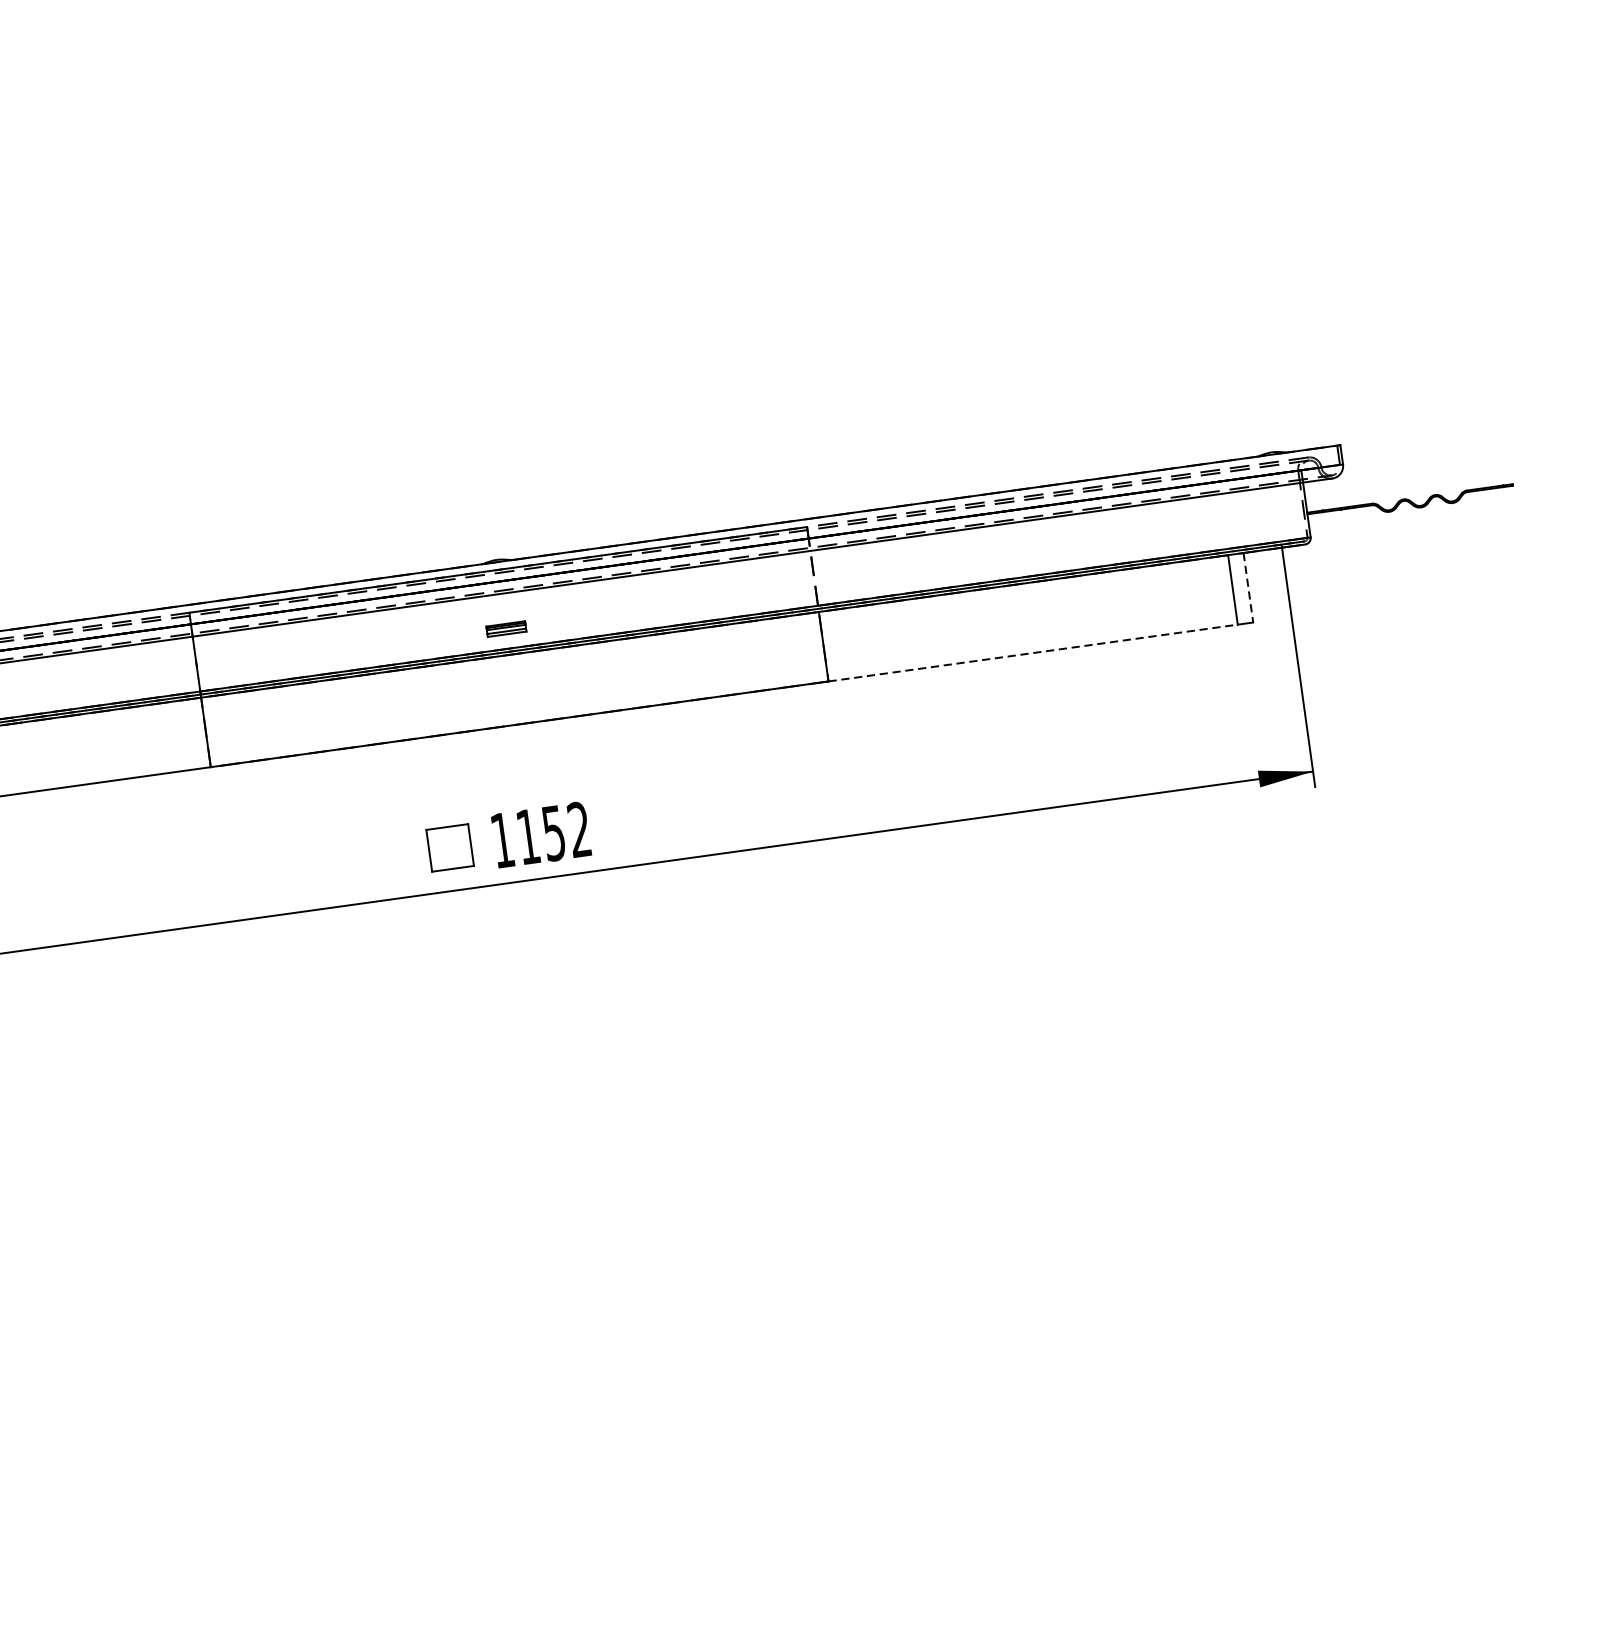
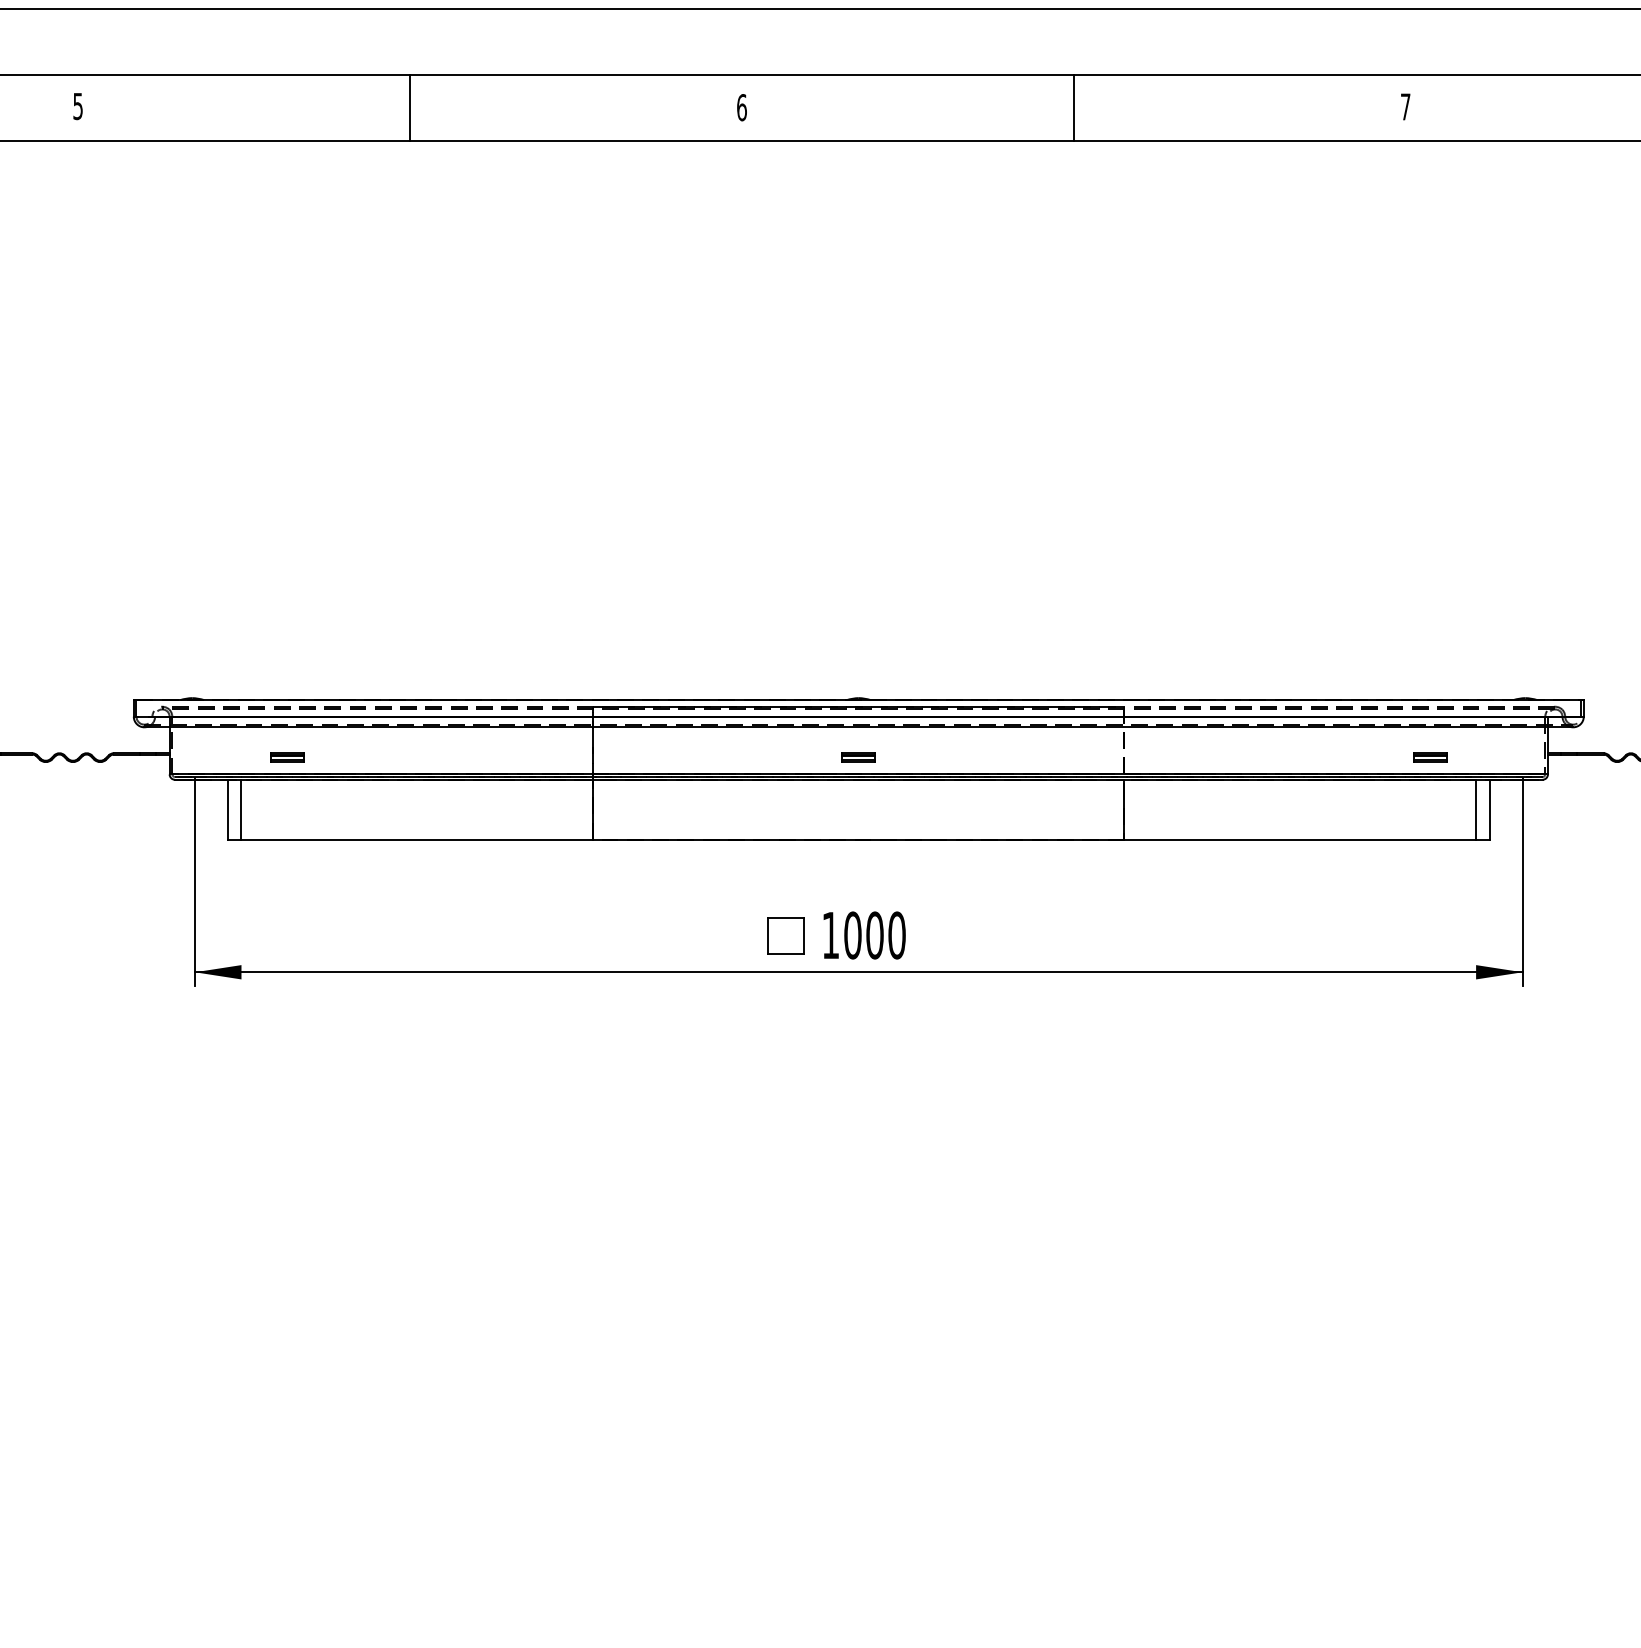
part: (1171, 536) -> (1430, 757), added
line: (1248, 587) -> (1489, 809), dashed -> solid
line: (1033, 652) -> (1300, 839), dashed -> solid
text: (553, 833) -> (874, 935), 1152 -> 1000

